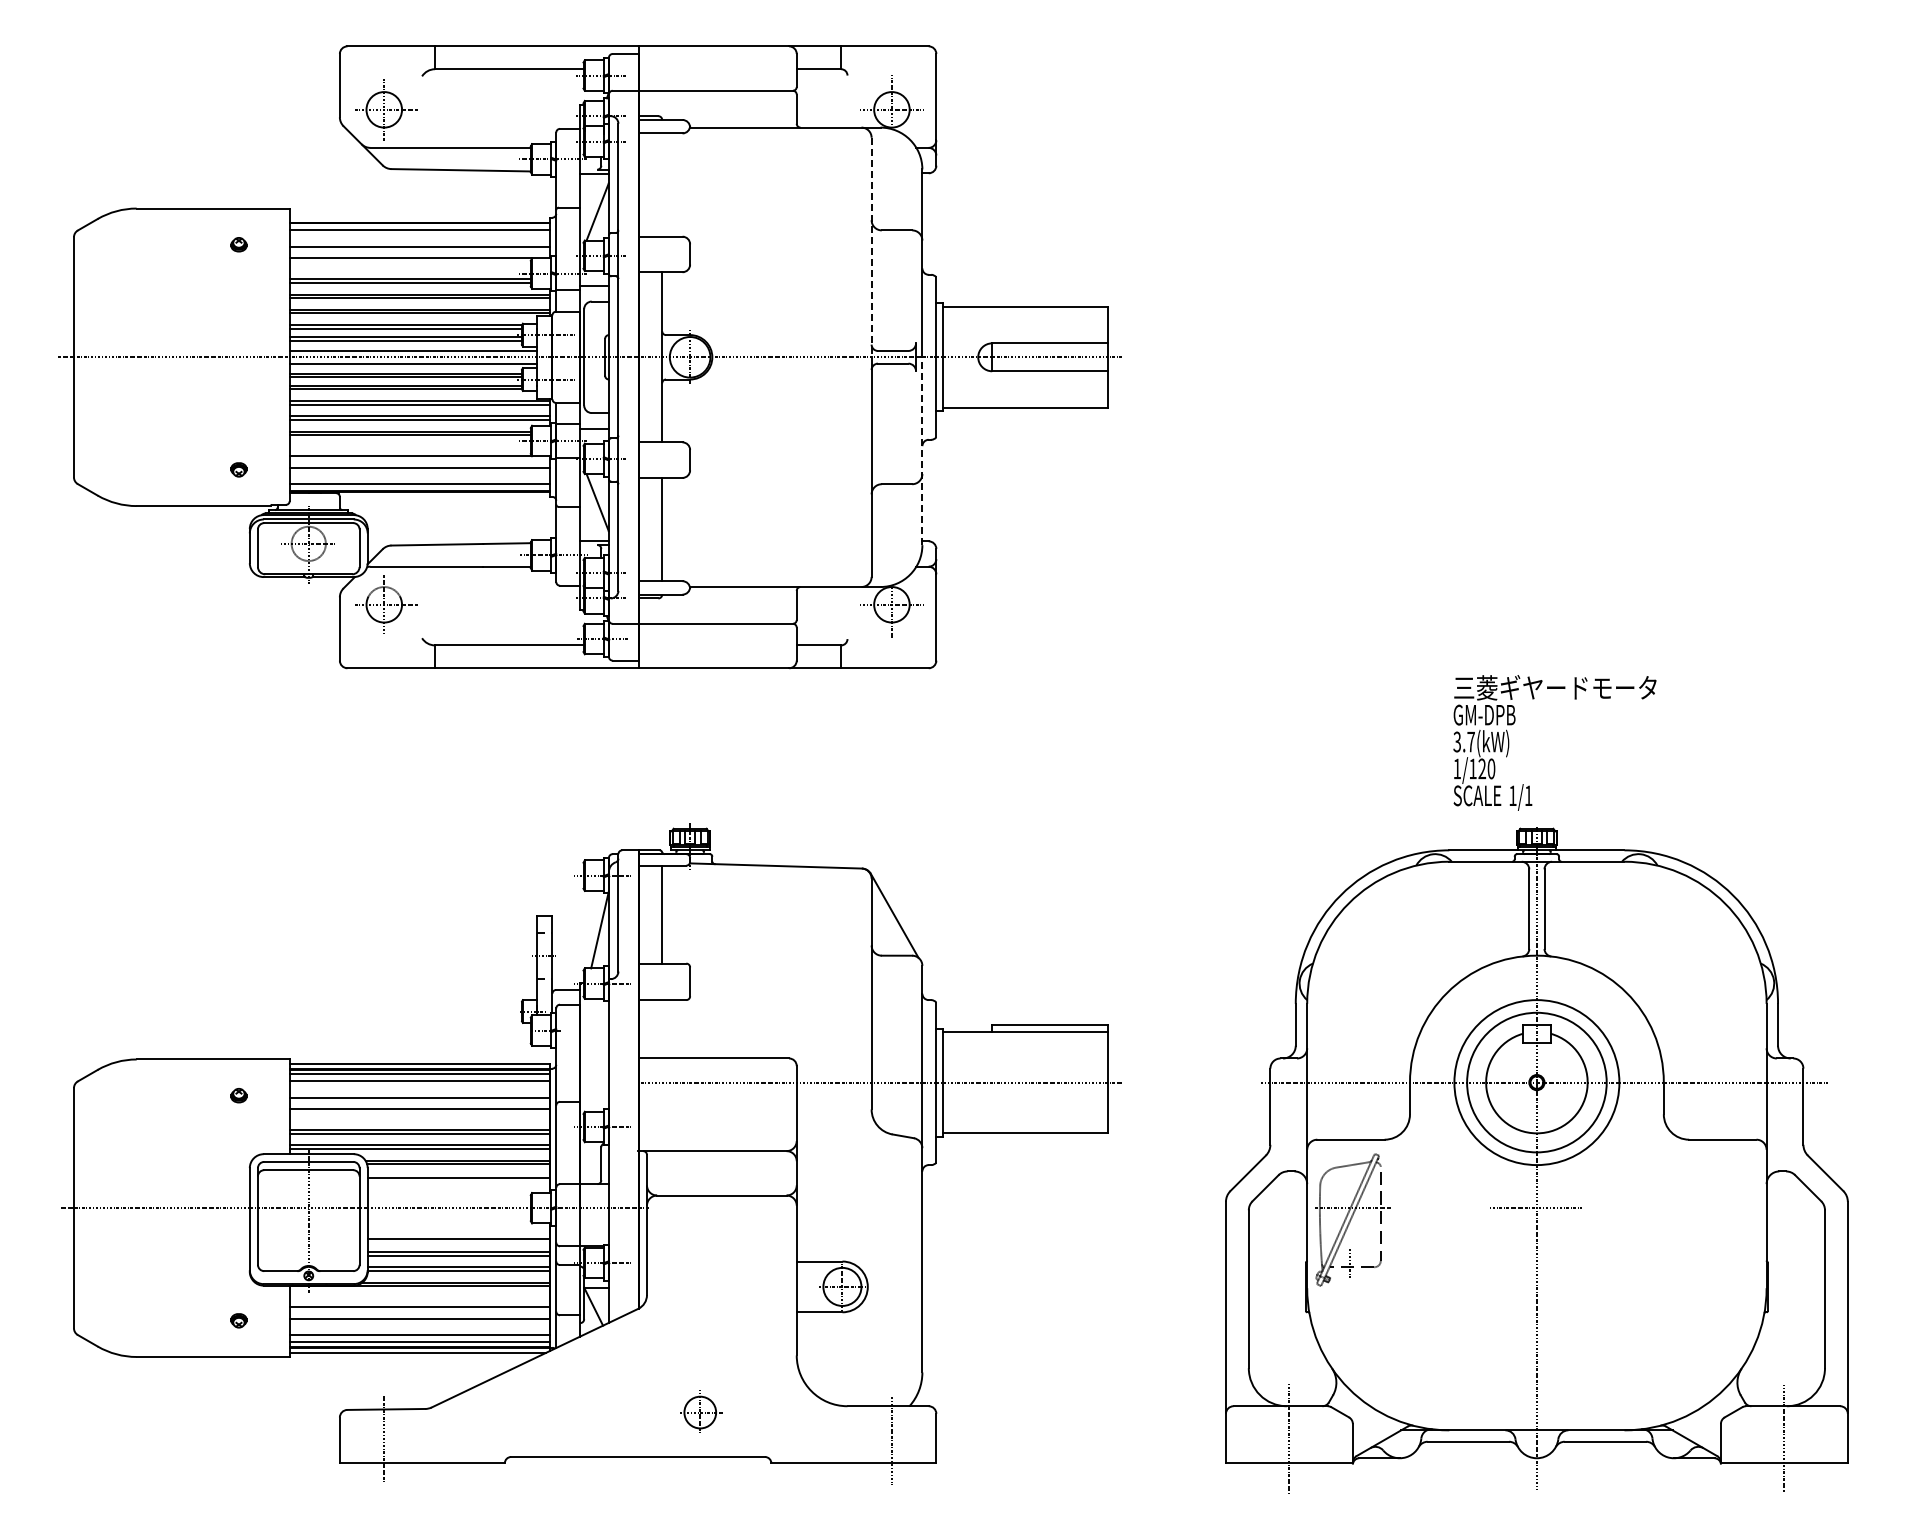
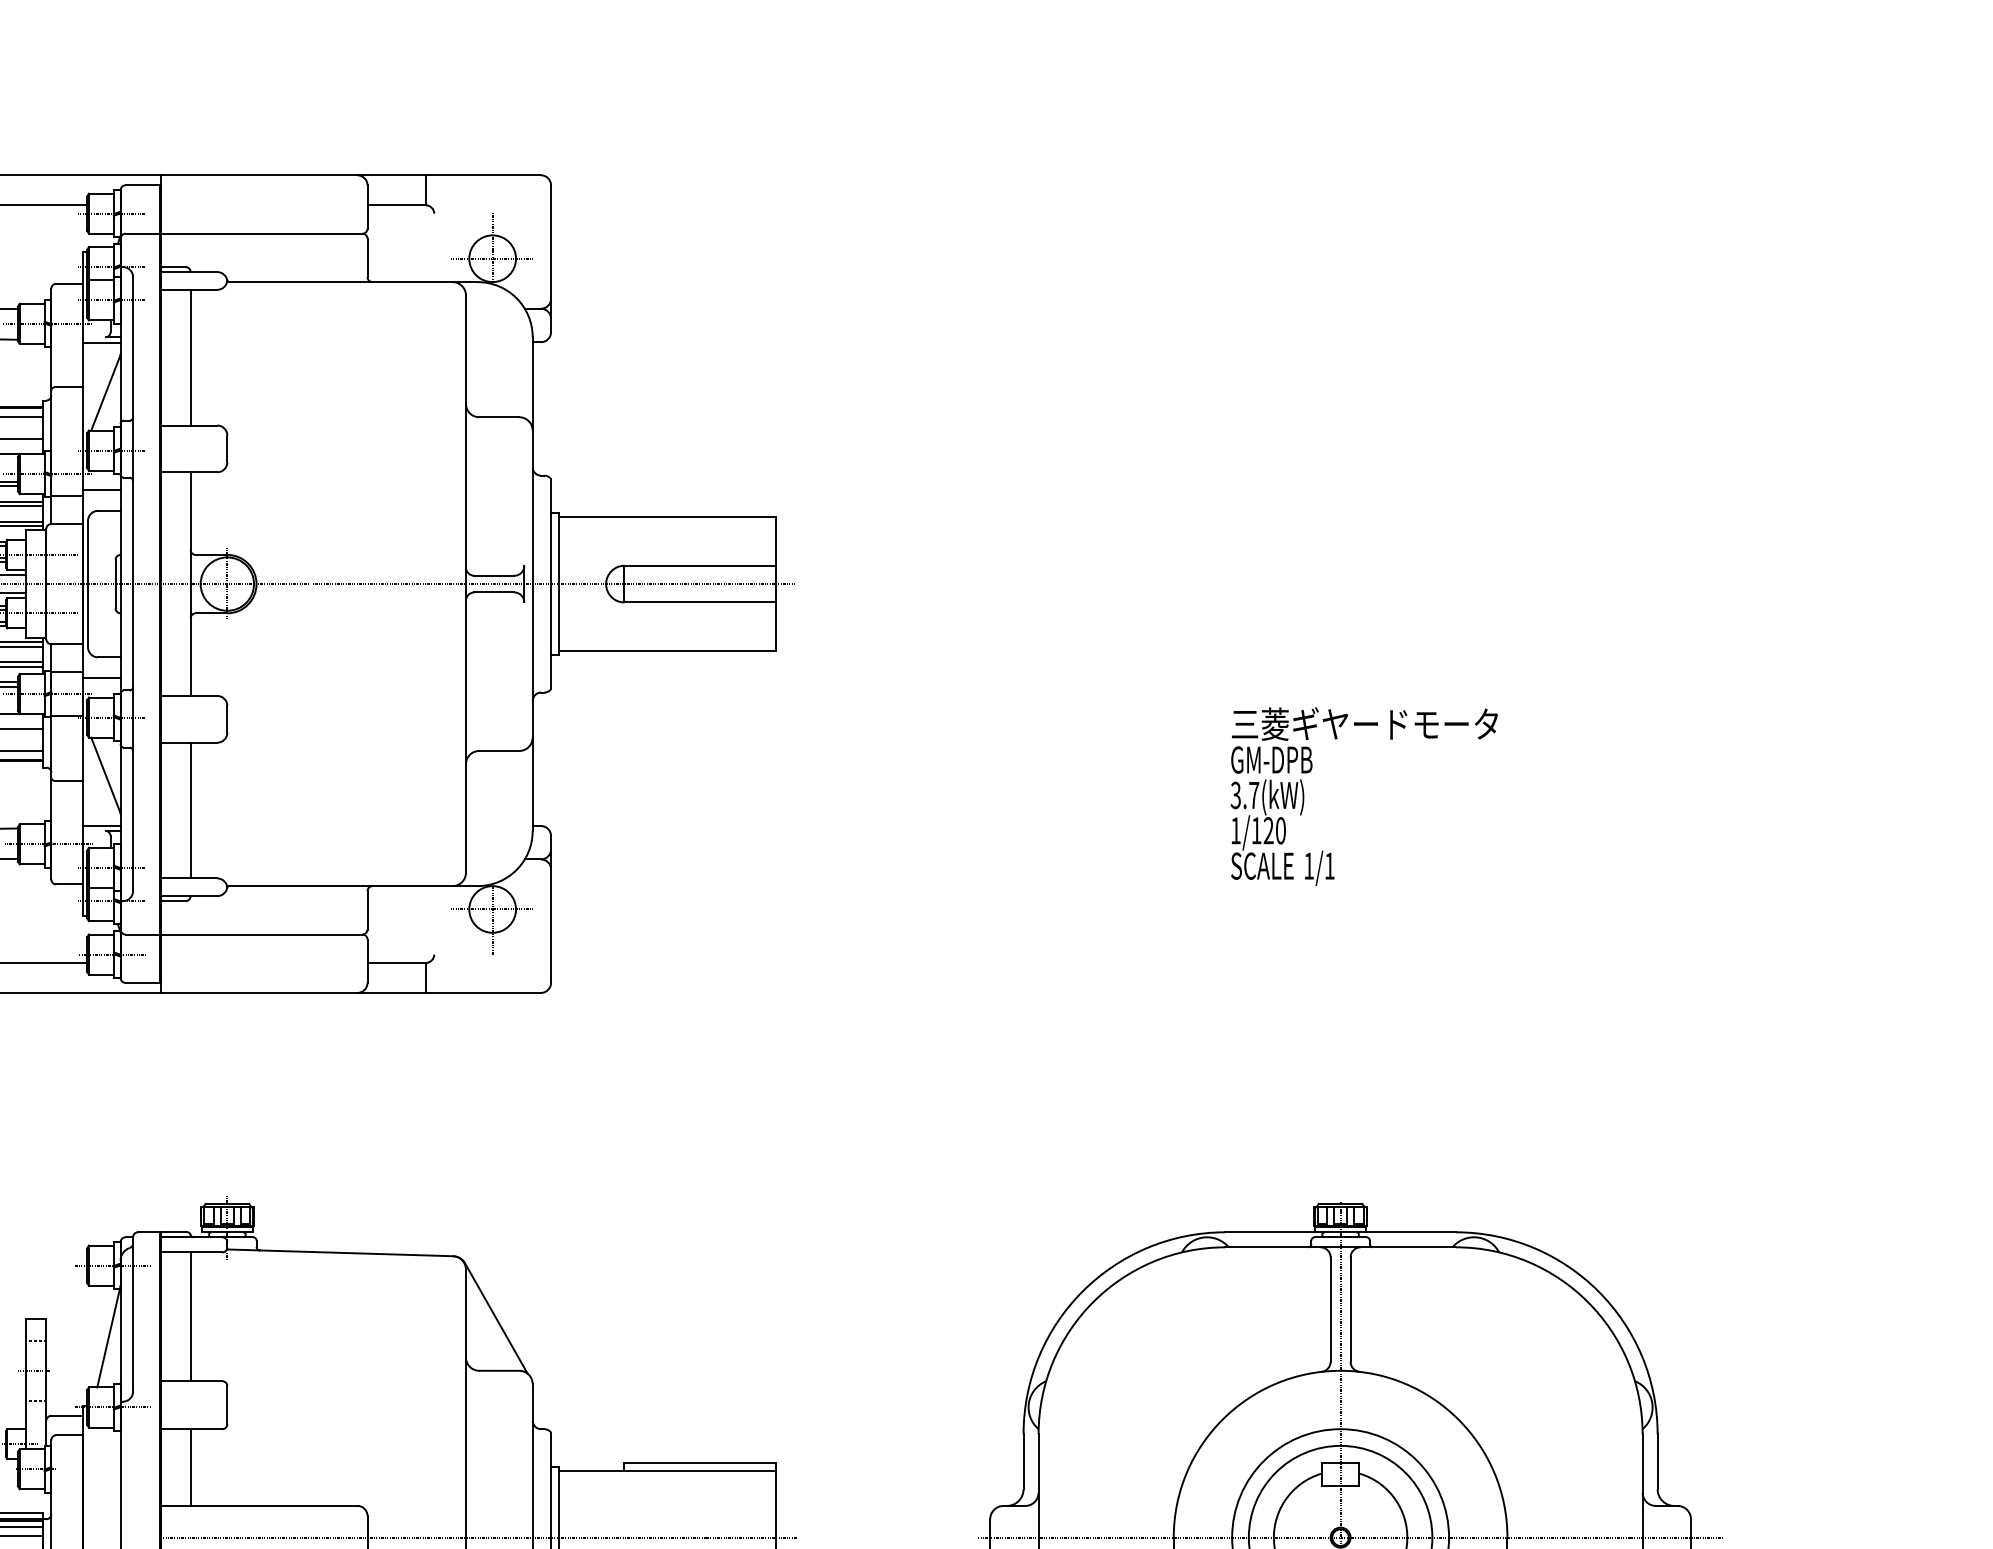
line: (662, 184) -> (191, 356), added
line: (871, 247) -> (465, 439), dashed -> solid
line: (922, 451) -> (532, 707), dashed -> solid
text: (1554, 742) -> (1363, 796), moved
line: (662, 1029) -> (191, 1467), added

